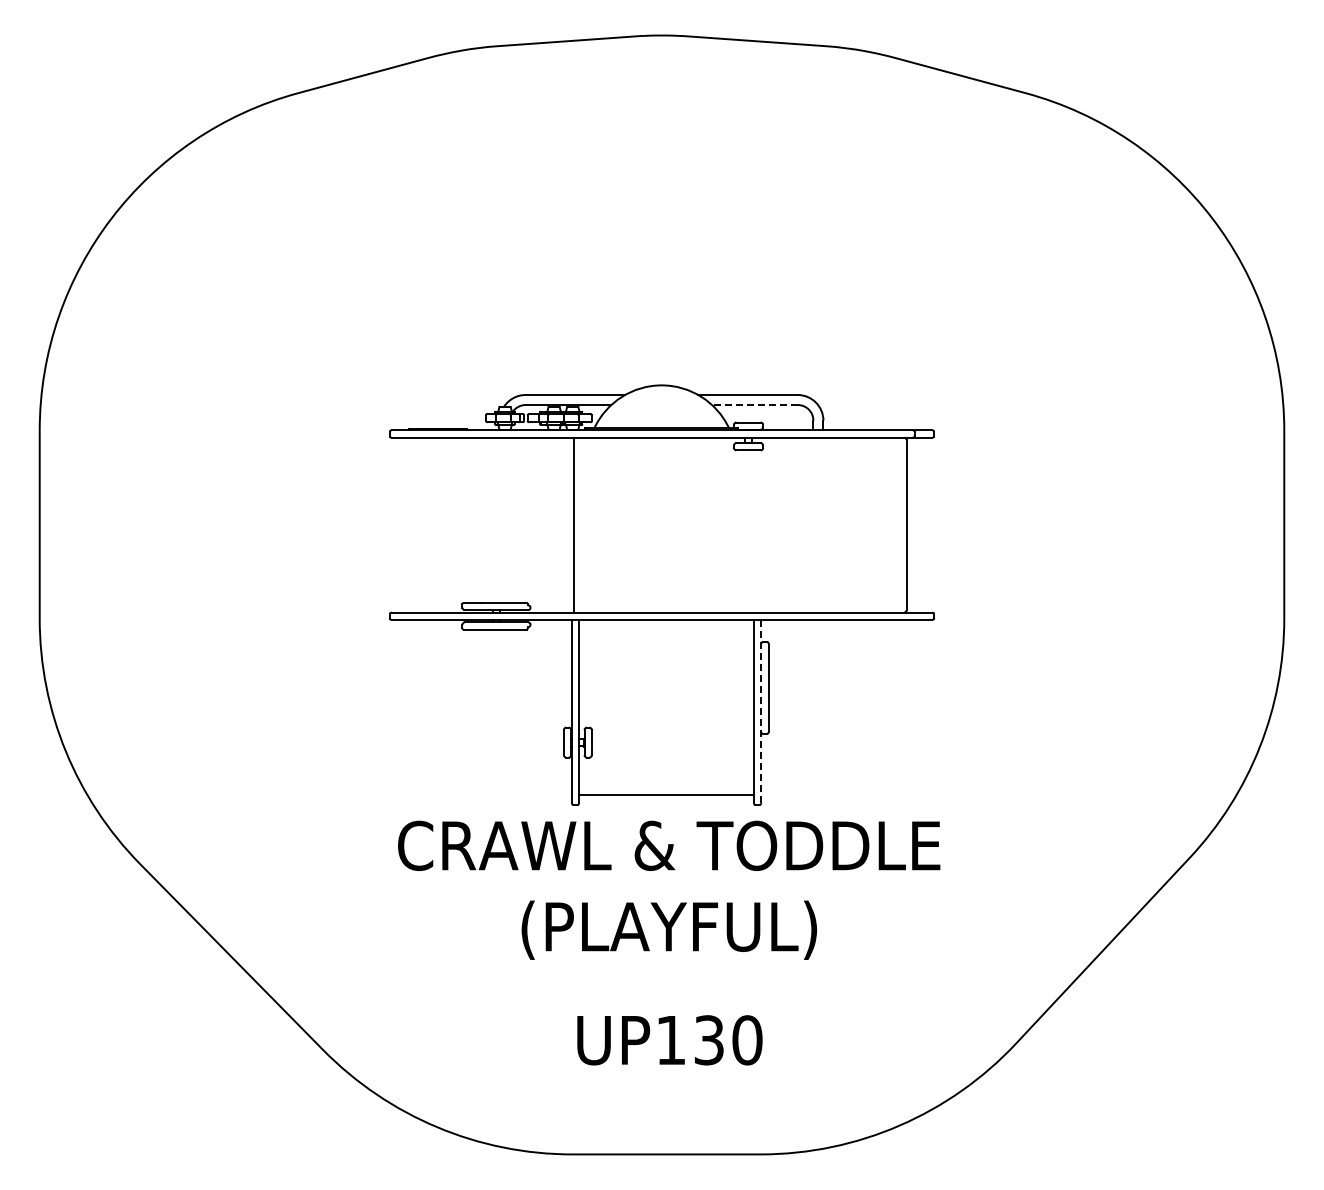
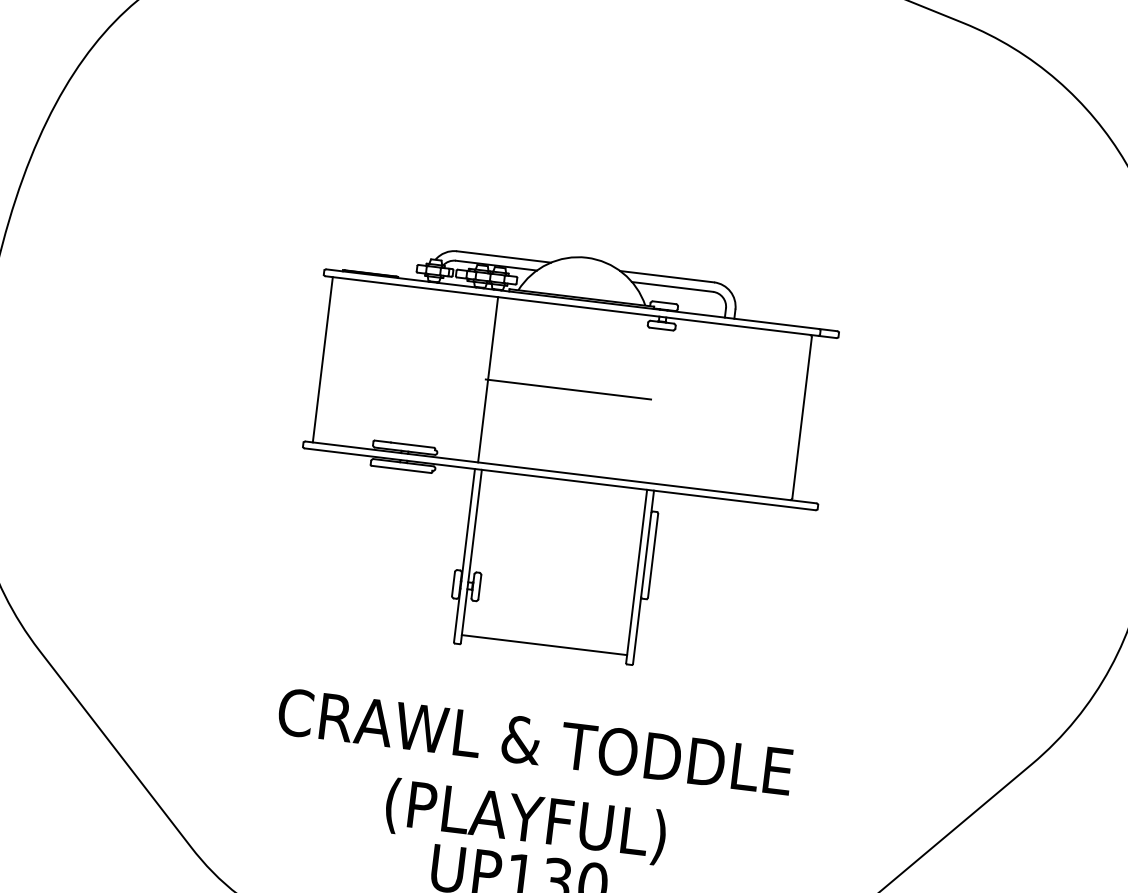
line: (754, 405) -> (672, 287), dashed -> solid
line: (399, 524) -> (323, 359), added
line: (658, 525) -> (567, 389), added
line: (761, 711) -> (643, 577), dashed -> solid
text: (669, 889) -> (530, 783), moved

